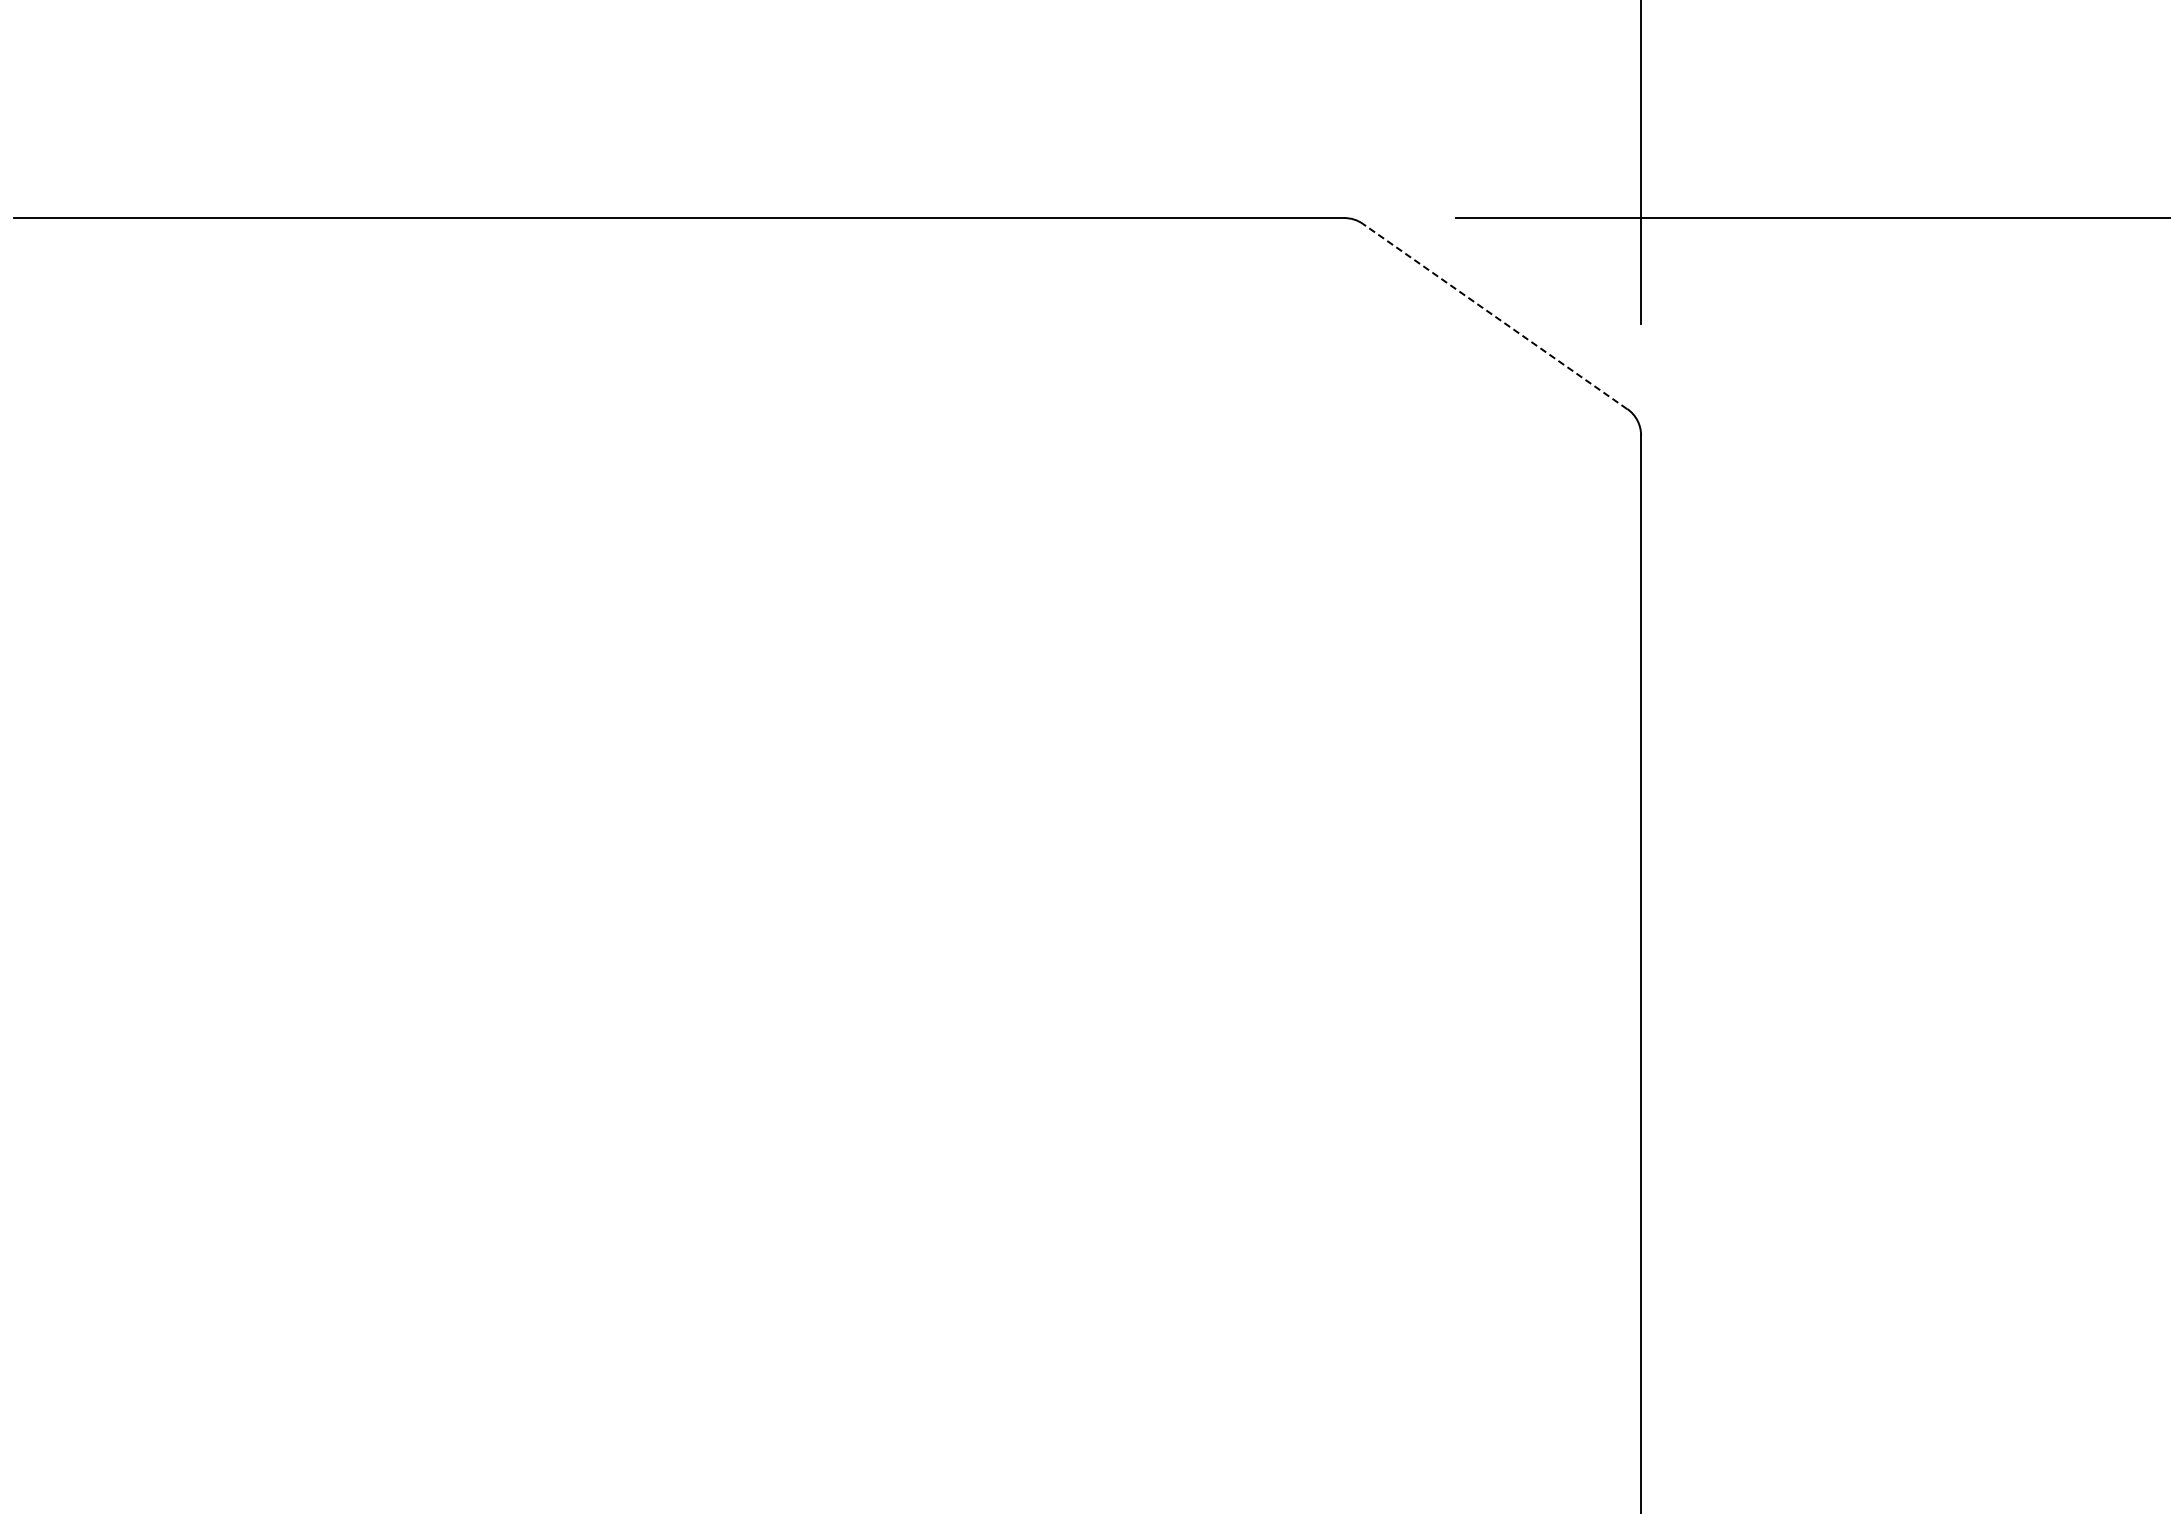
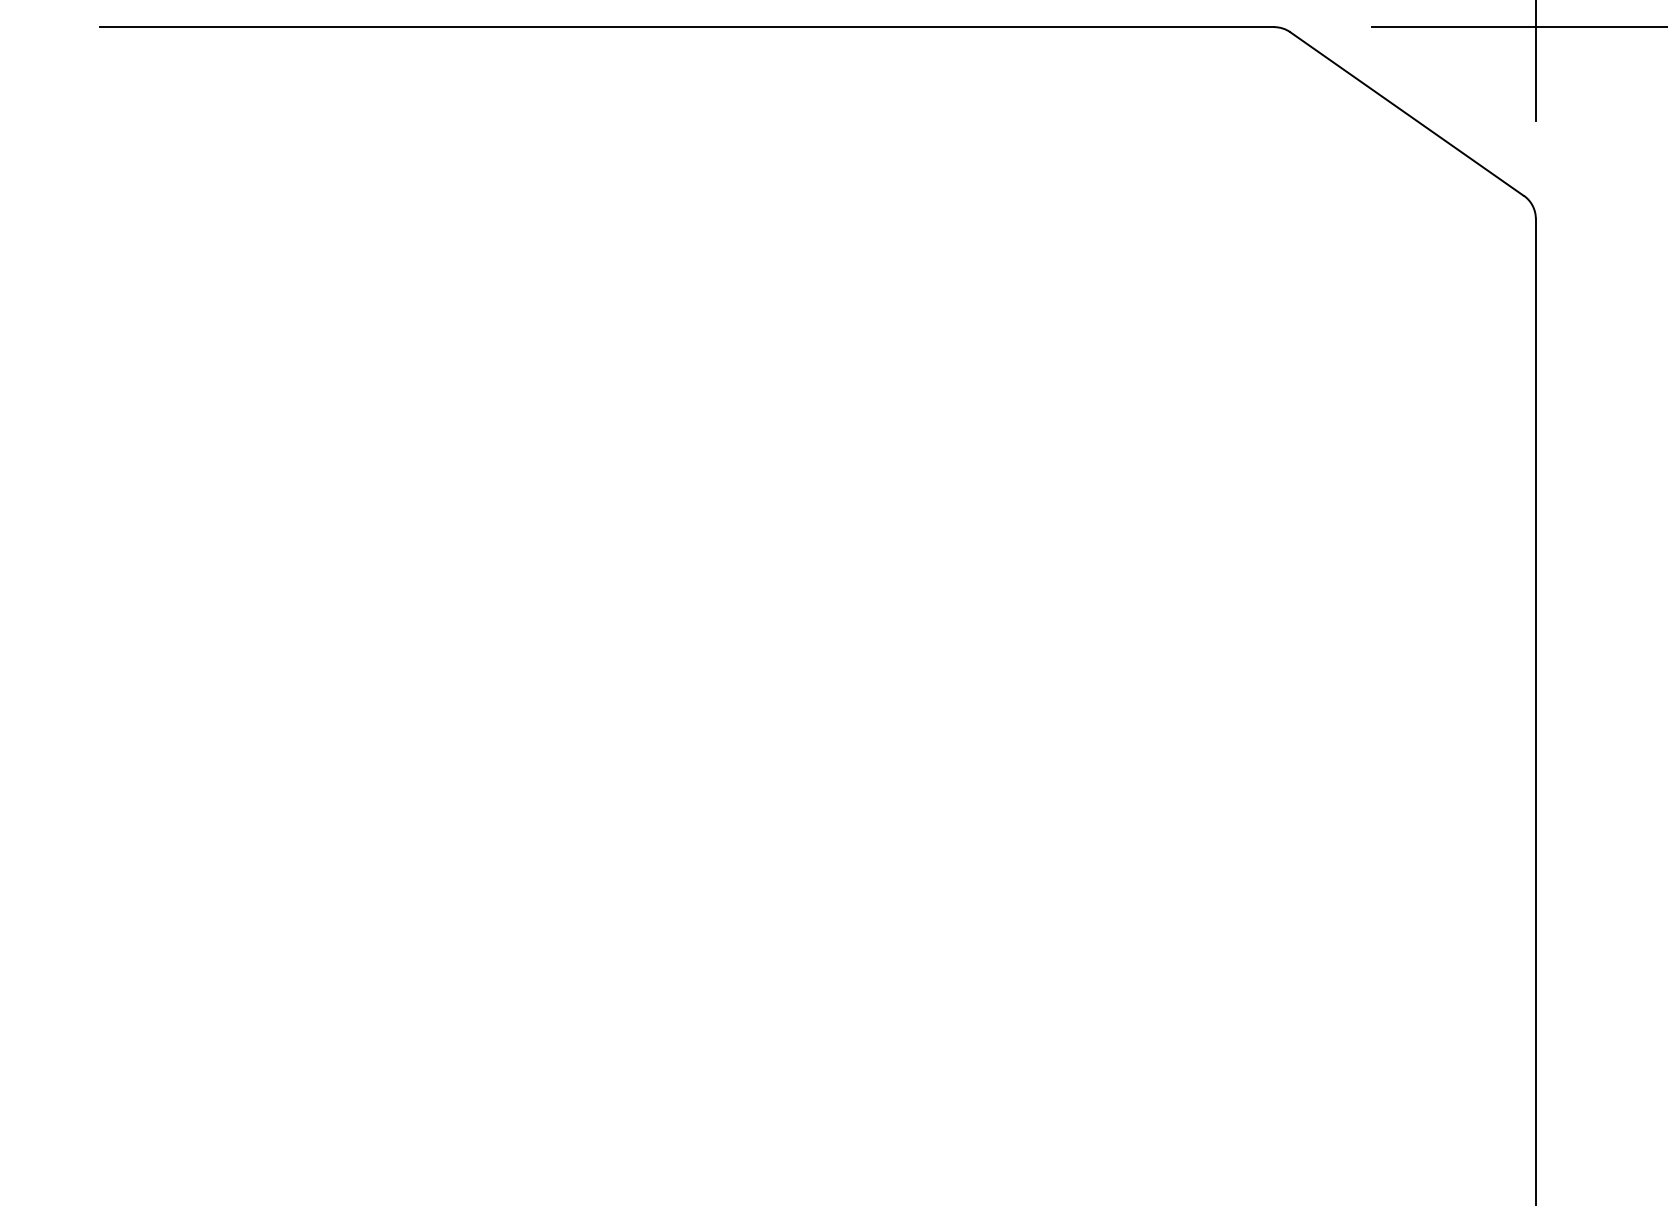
line: (1494, 316) -> (1406, 113), dashed -> solid

